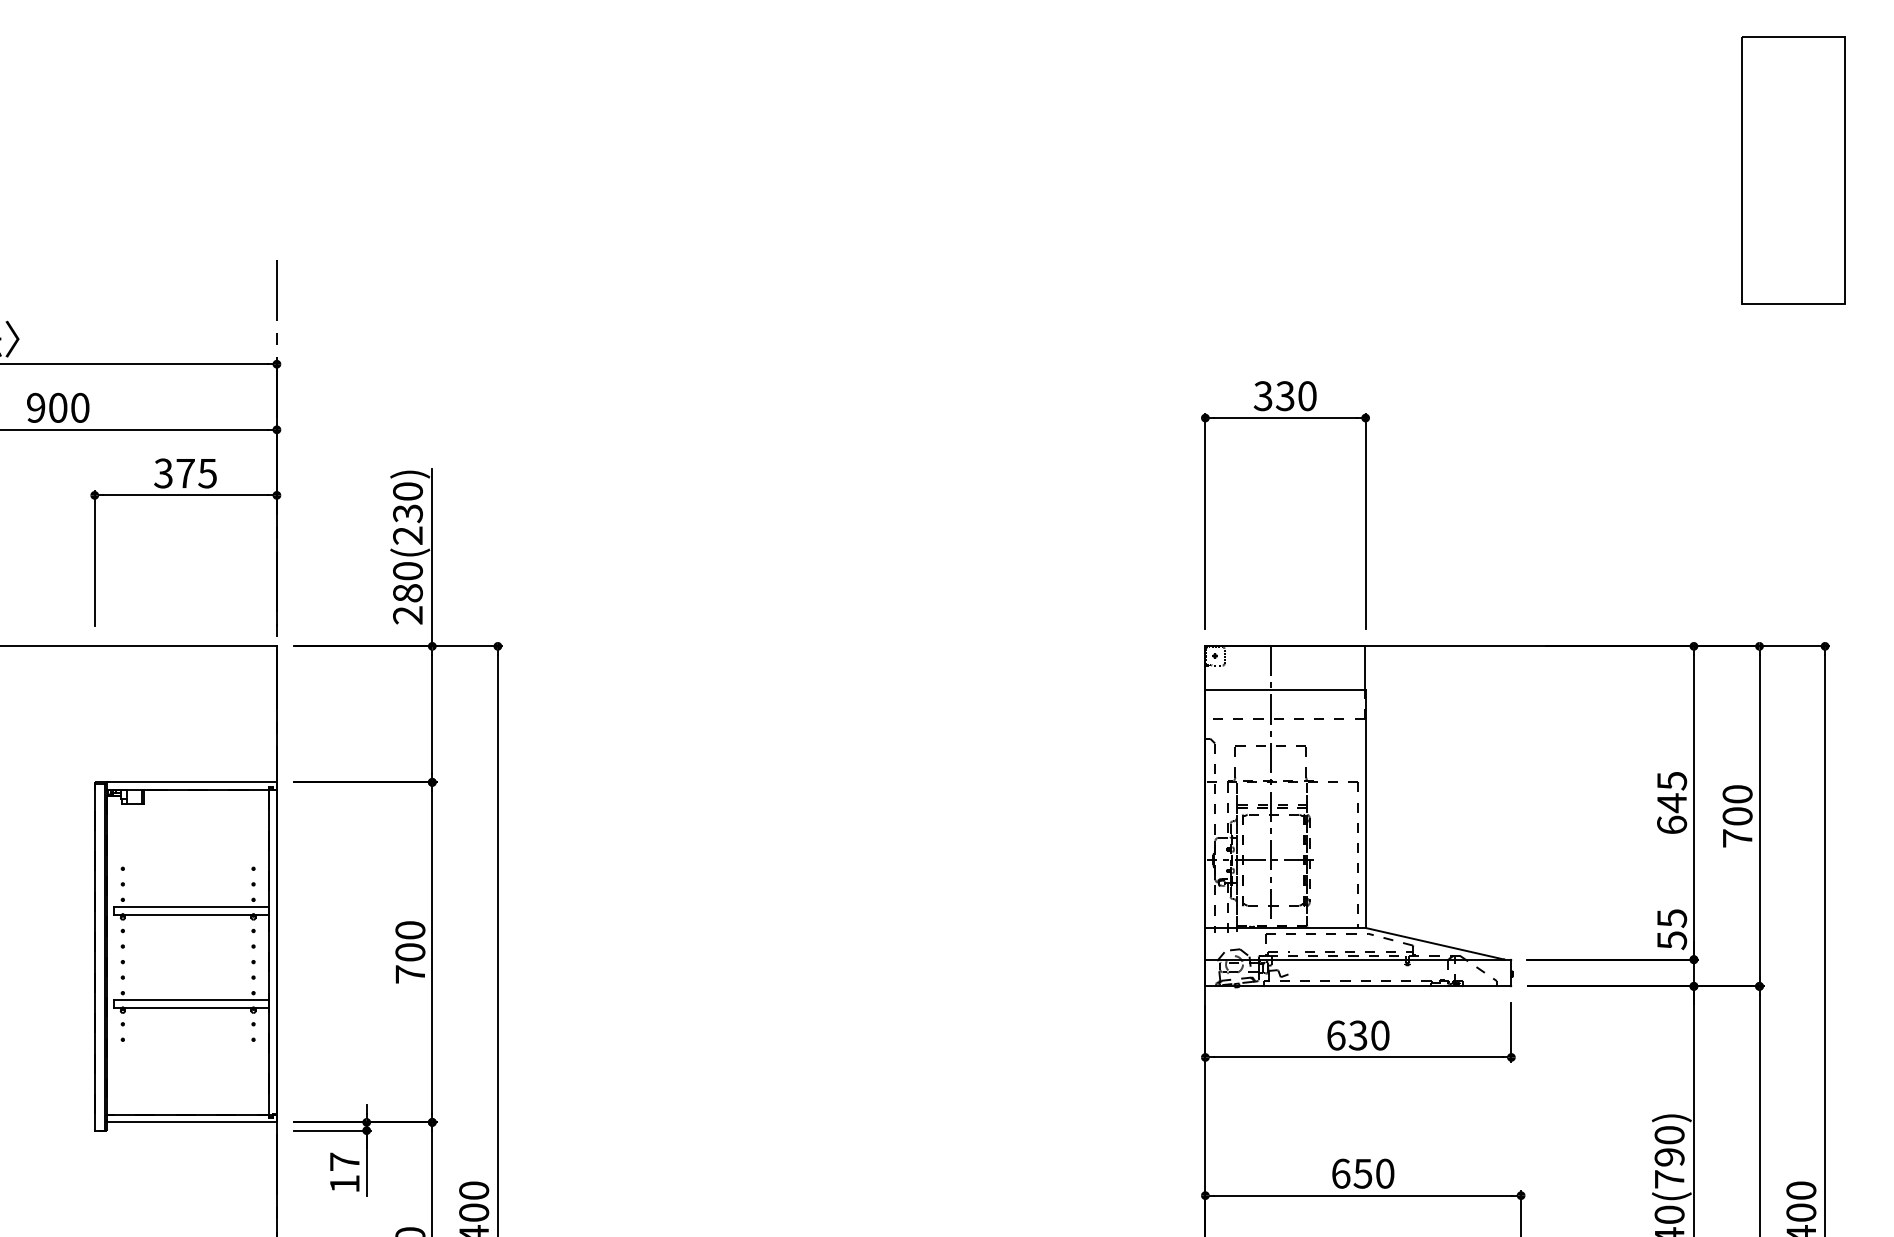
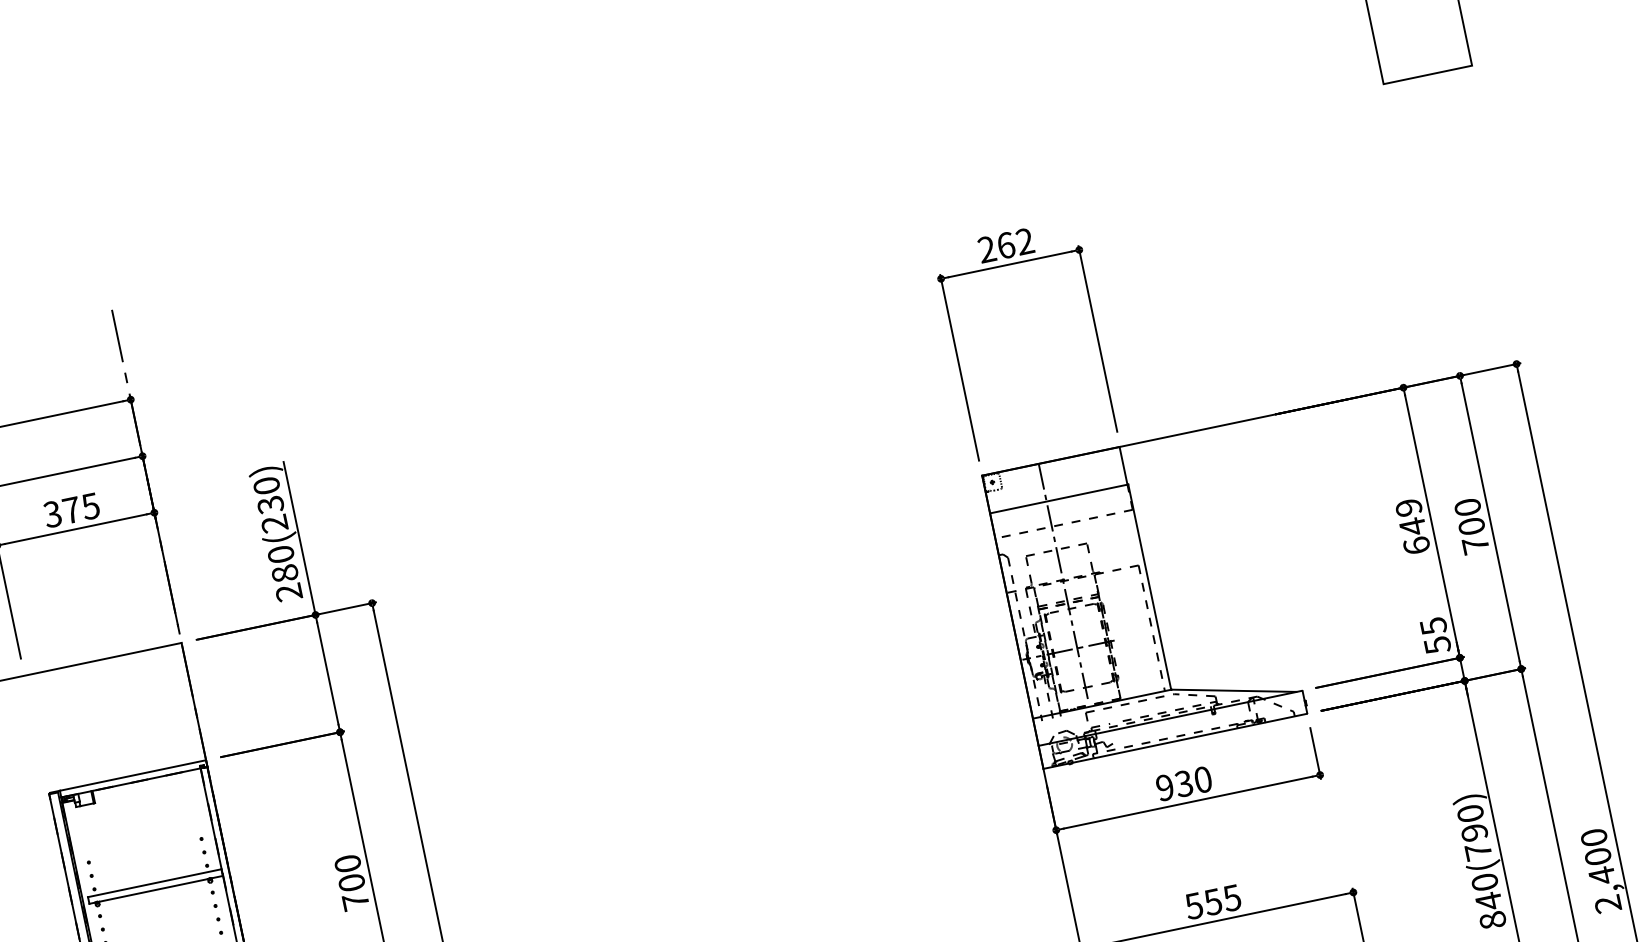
text: (1284, 396) -> (1005, 245), 330 -> 262
text: (1672, 781) -> (1409, 508), 645 -> 649
text: (1336, 1035) -> (1165, 787), 630 -> 930
text: (1362, 1173) -> (1212, 901), 650 -> 555

